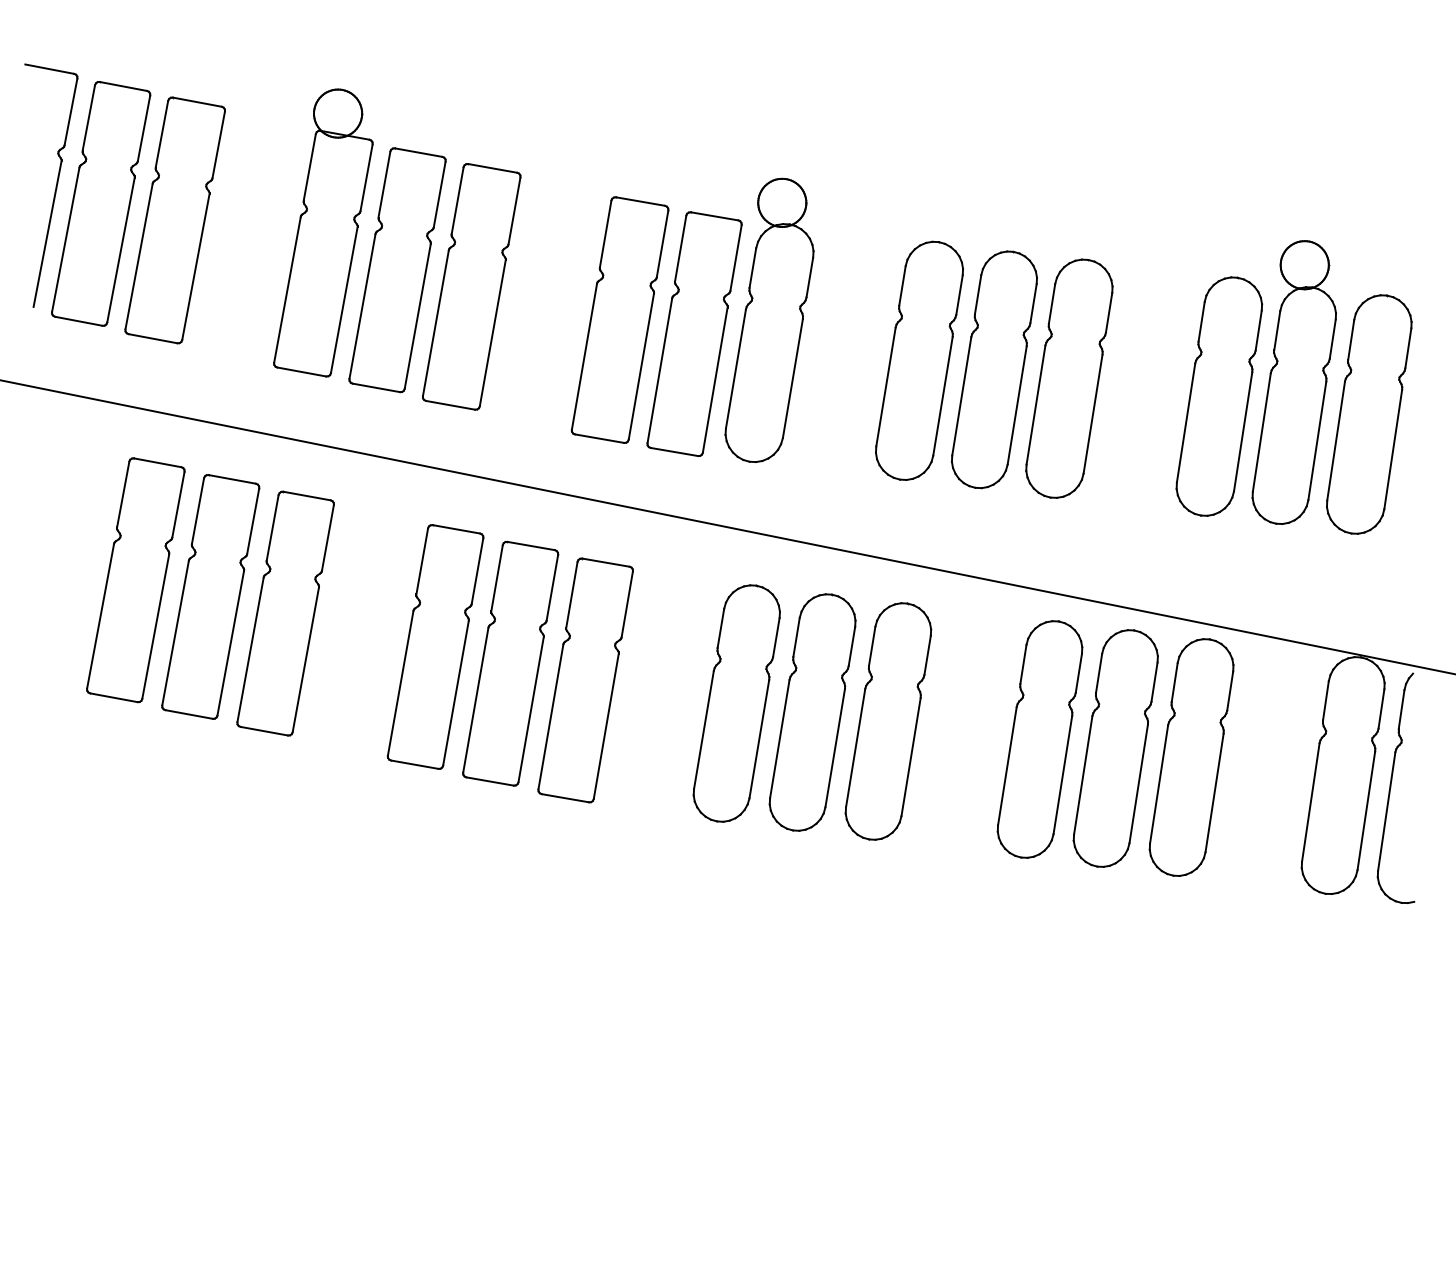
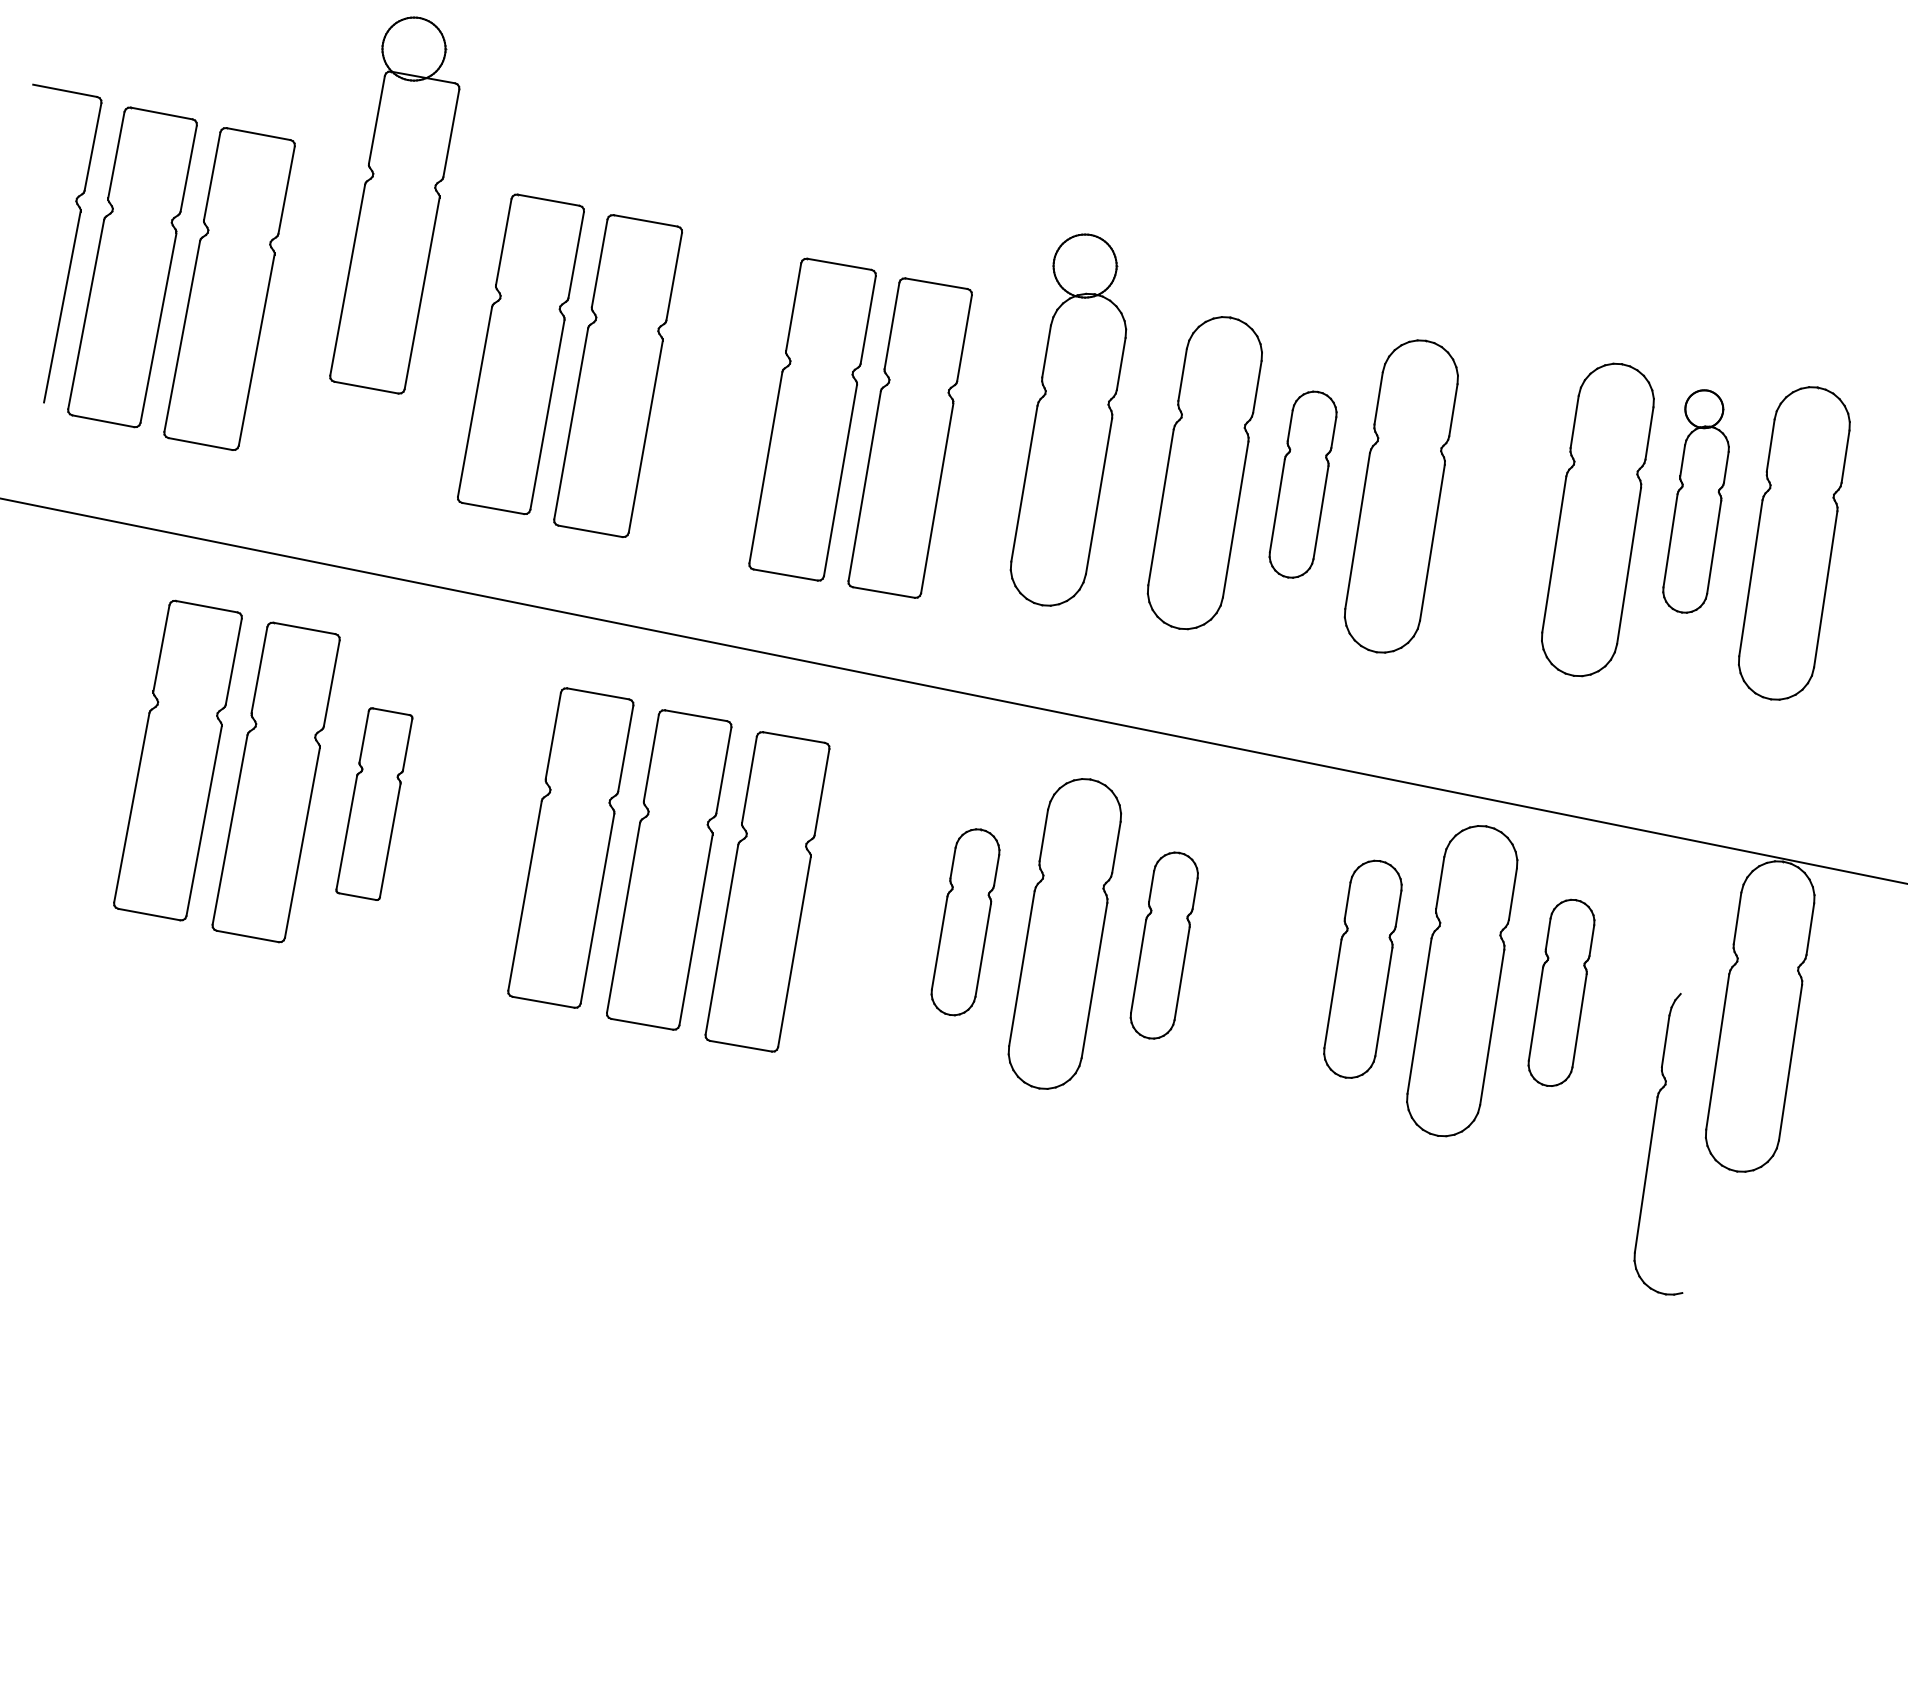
part: (323, 232) -> (394, 205), moved
part: (769, 319) -> (1068, 419), moved
part: (993, 369) -> (1302, 484), size x0.6
part: (1293, 382) -> (1695, 501), size x0.6
part: (285, 613) -> (374, 803), size x0.6
part: (736, 703) -> (965, 922), size x0.6
part: (888, 721) -> (1164, 945), size x0.6
part: (1039, 739) -> (1362, 969), size x0.7
part: (1191, 757) -> (1561, 992), size x0.6
part: (1391, 785) -> (1652, 1140), moved

